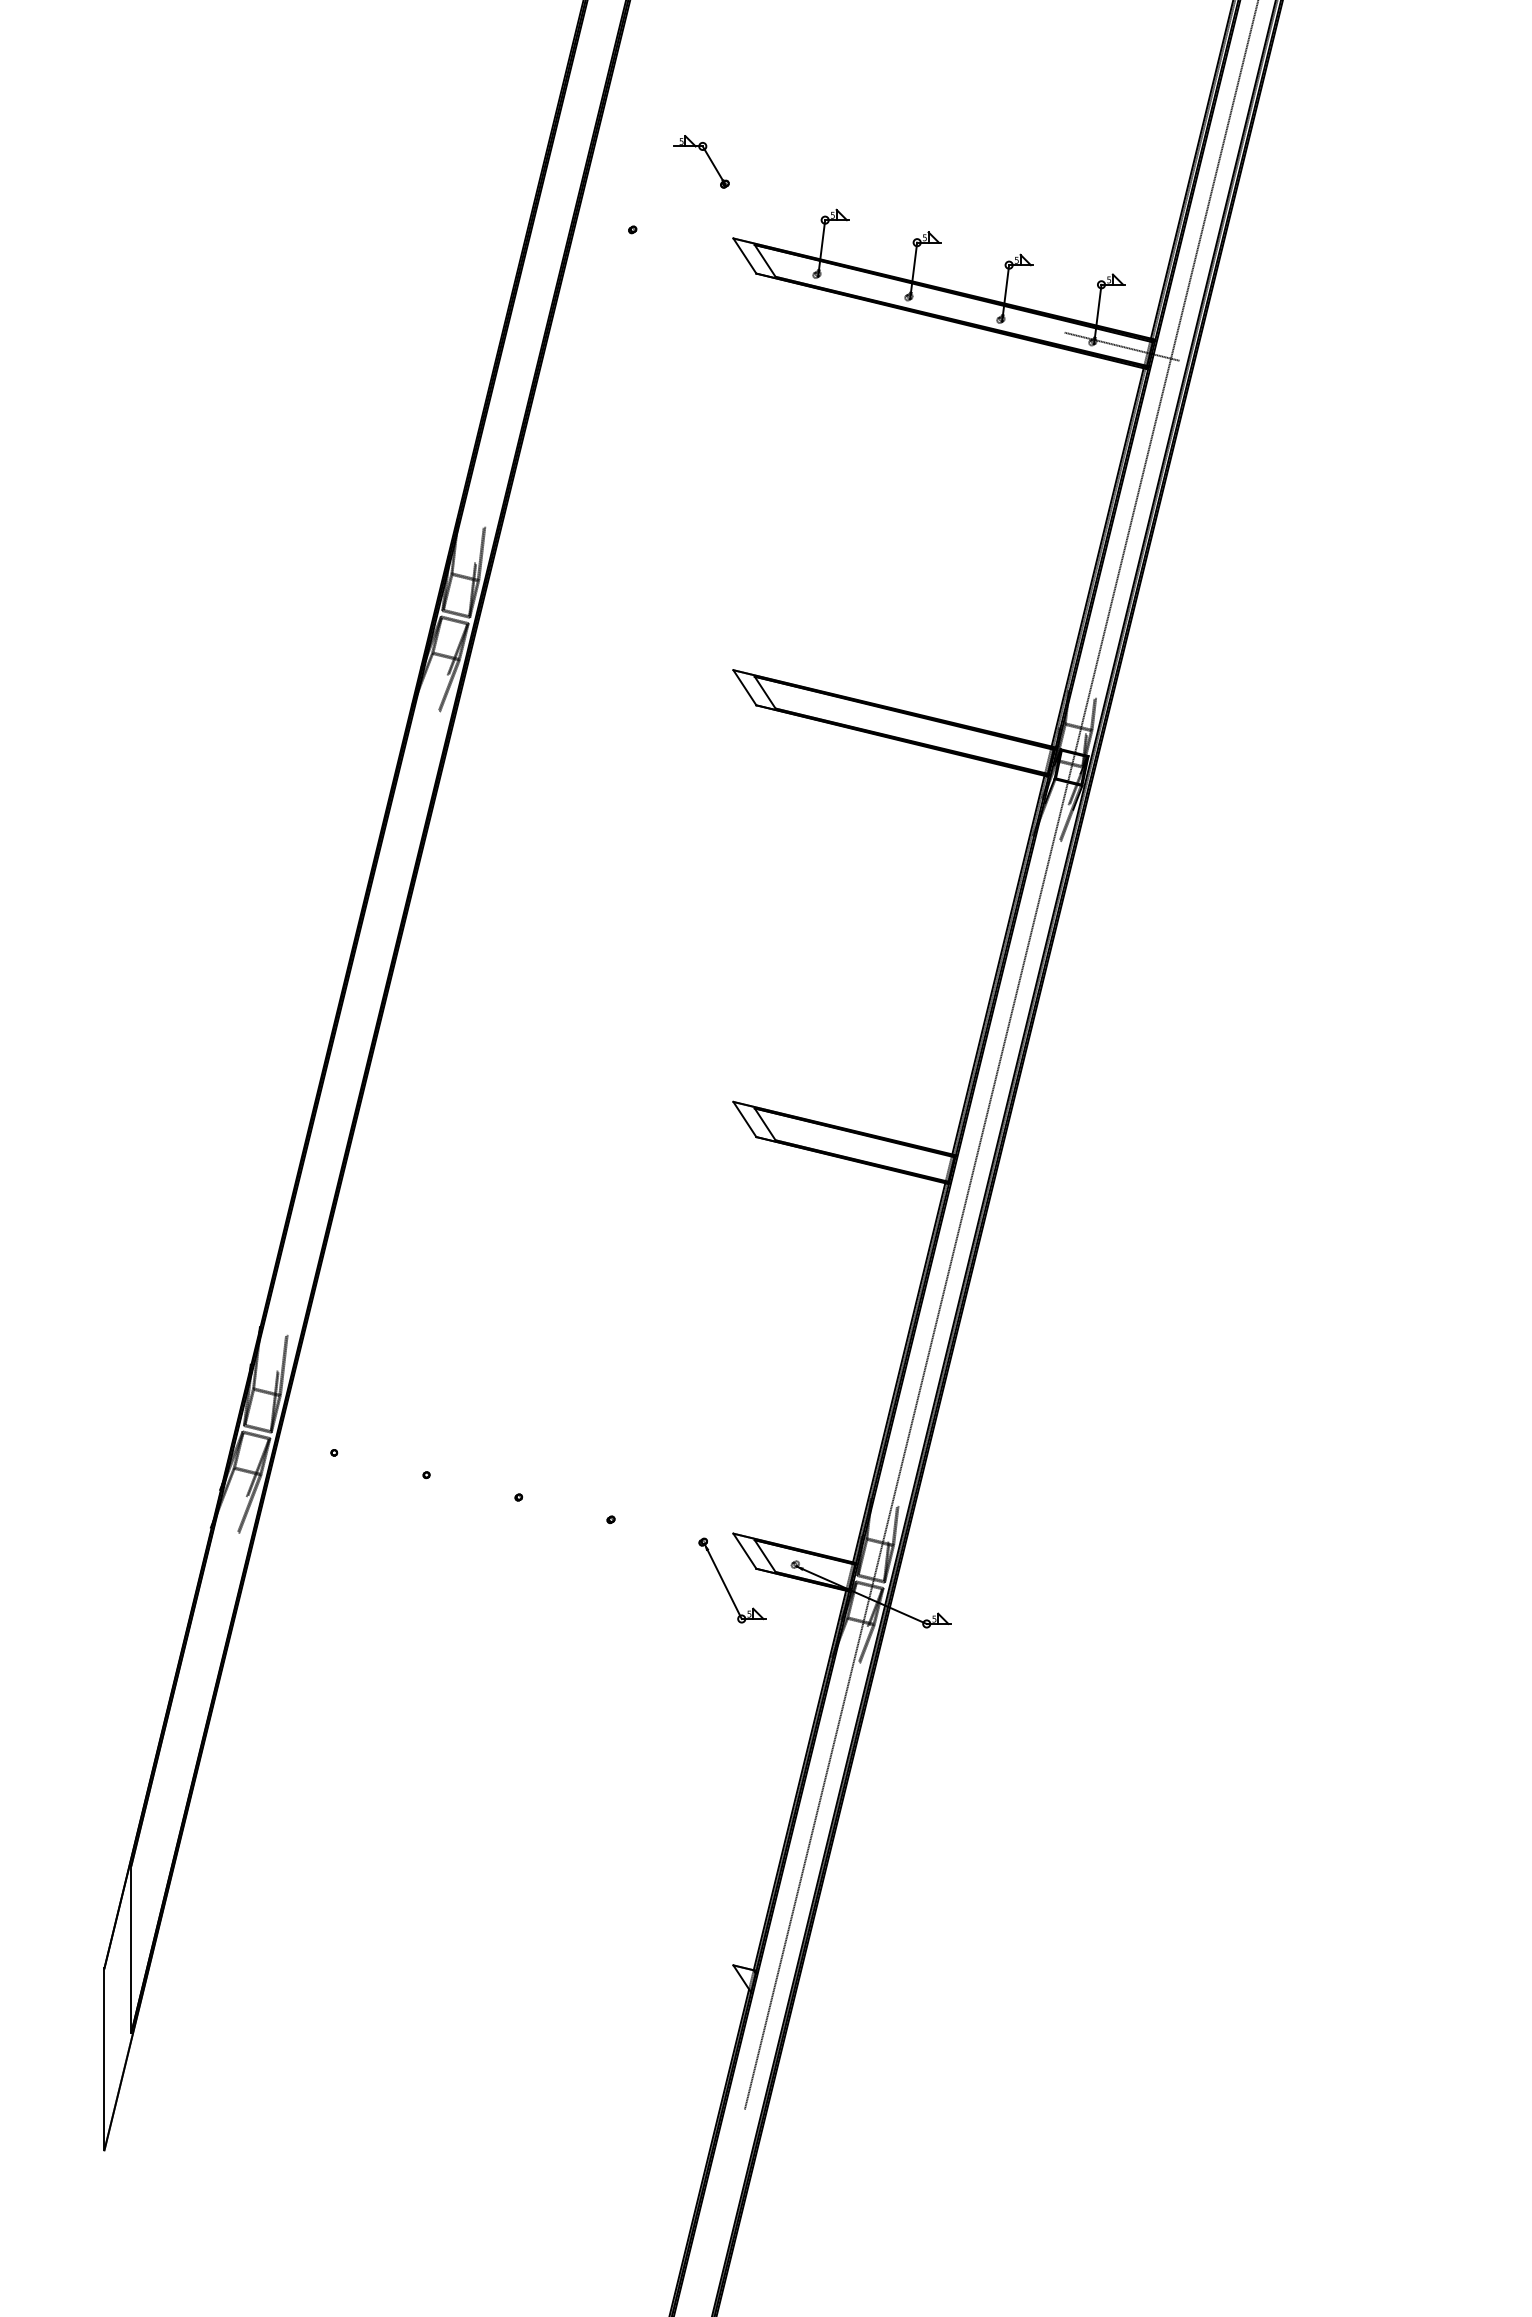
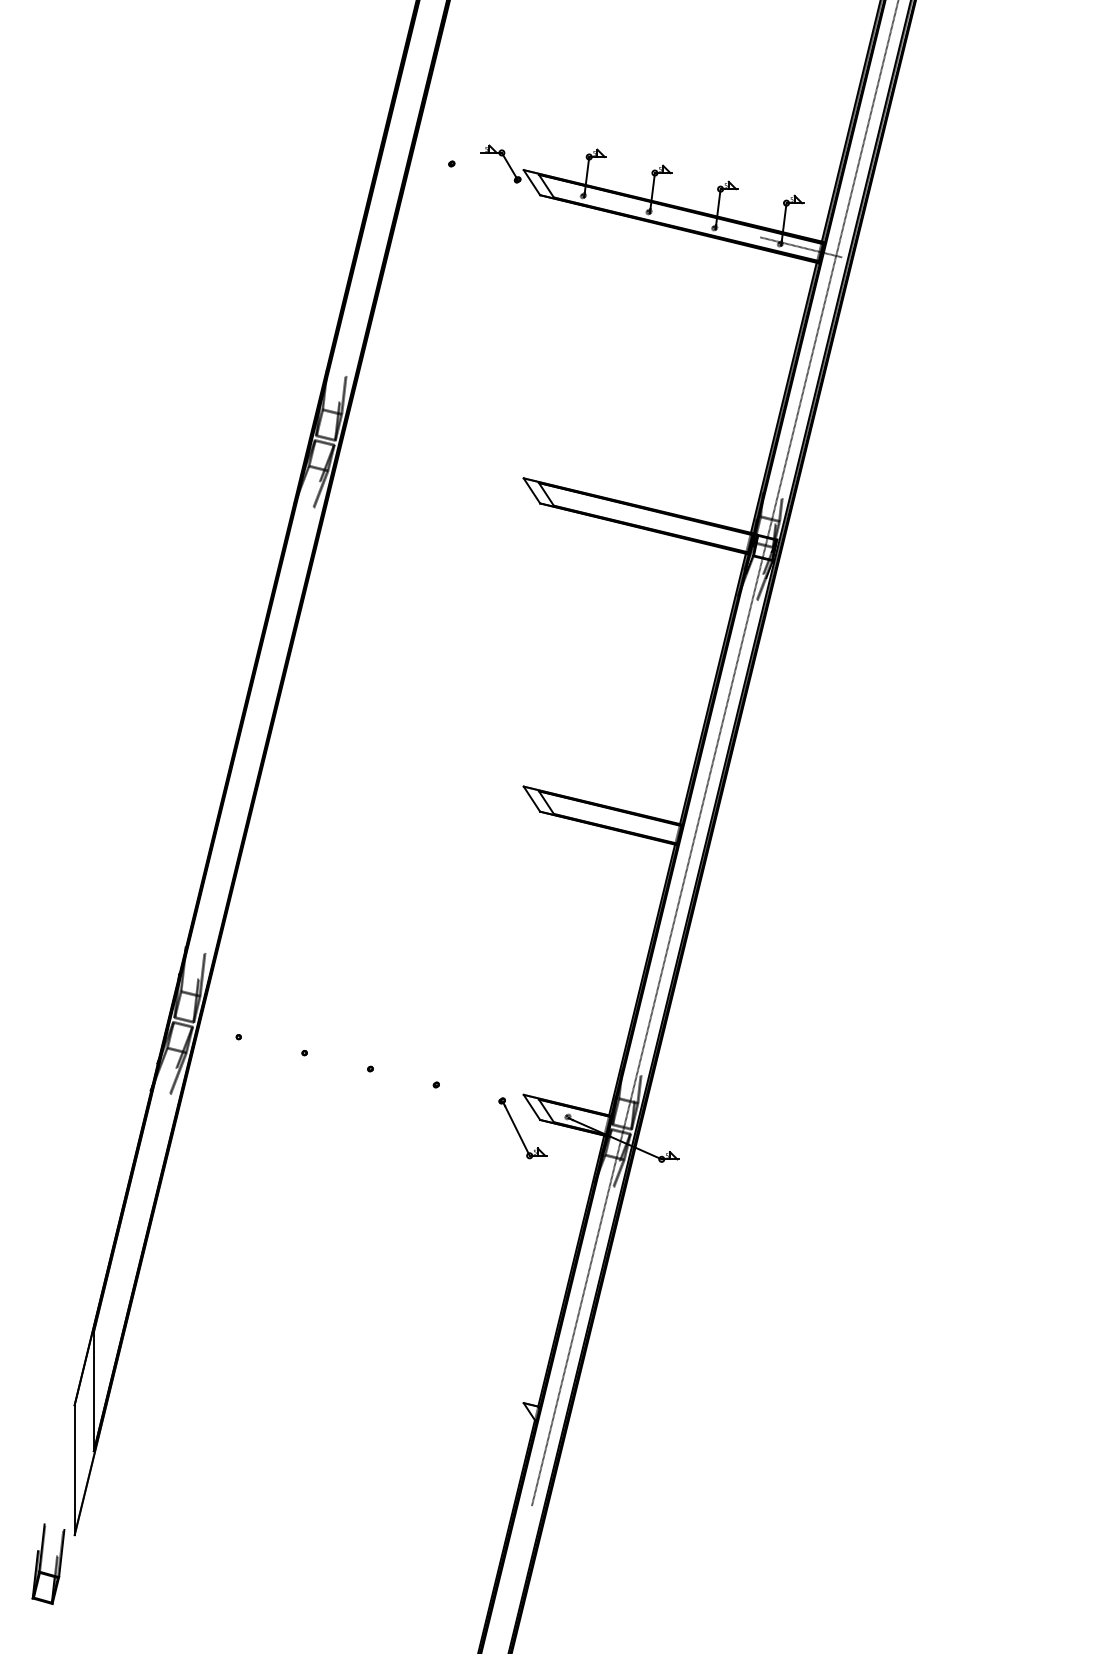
part: (708, 158) -> (505, 161), moved
part: (58, 2190) -> (41, 1563), added

